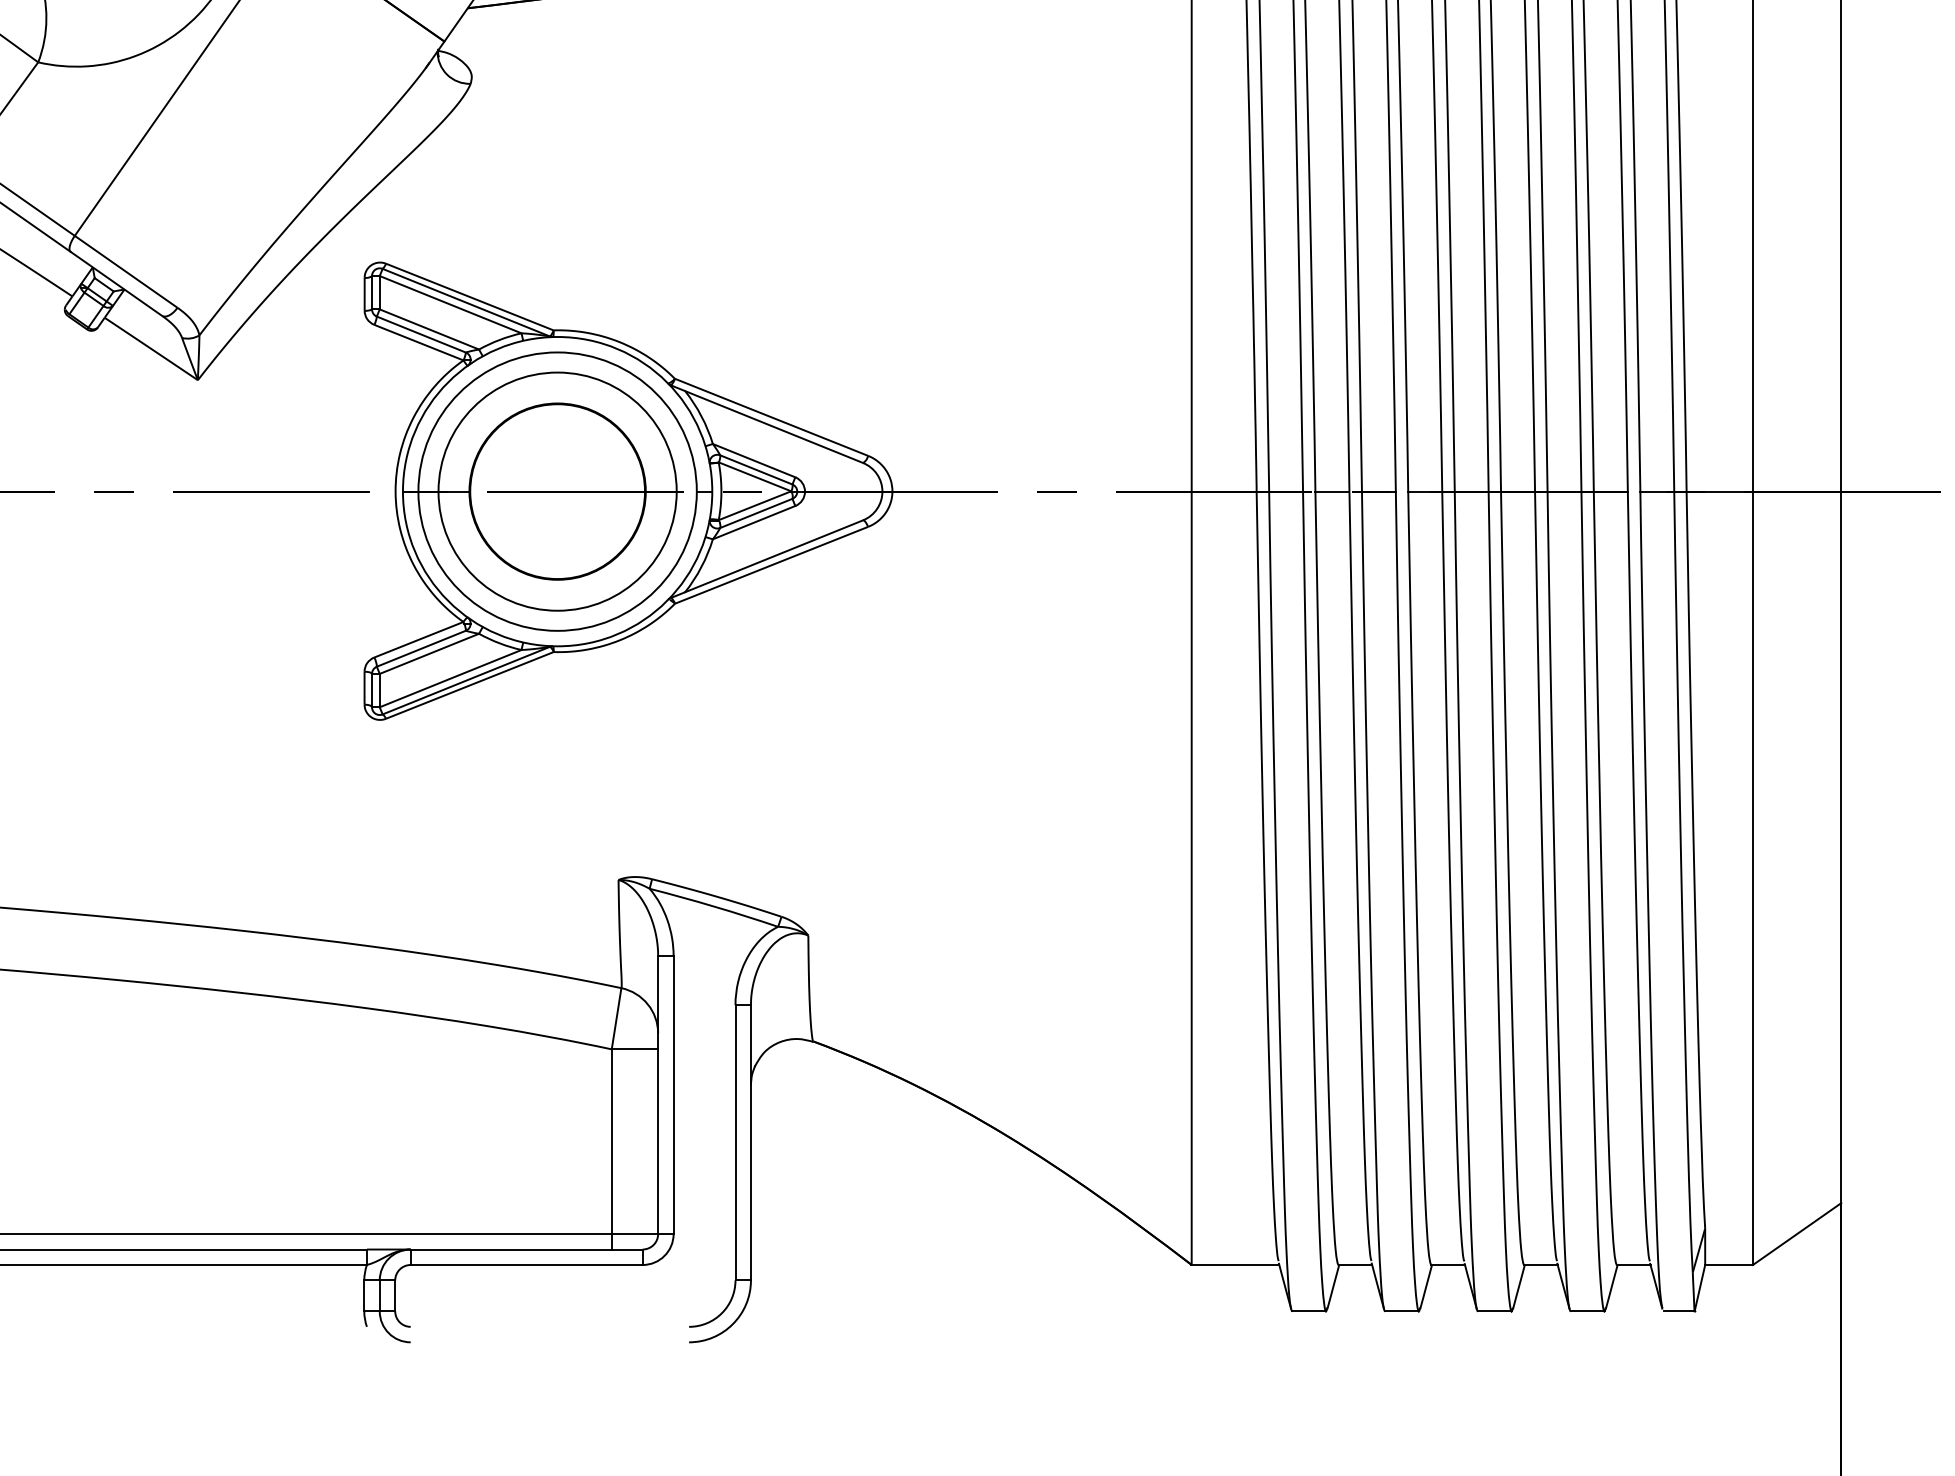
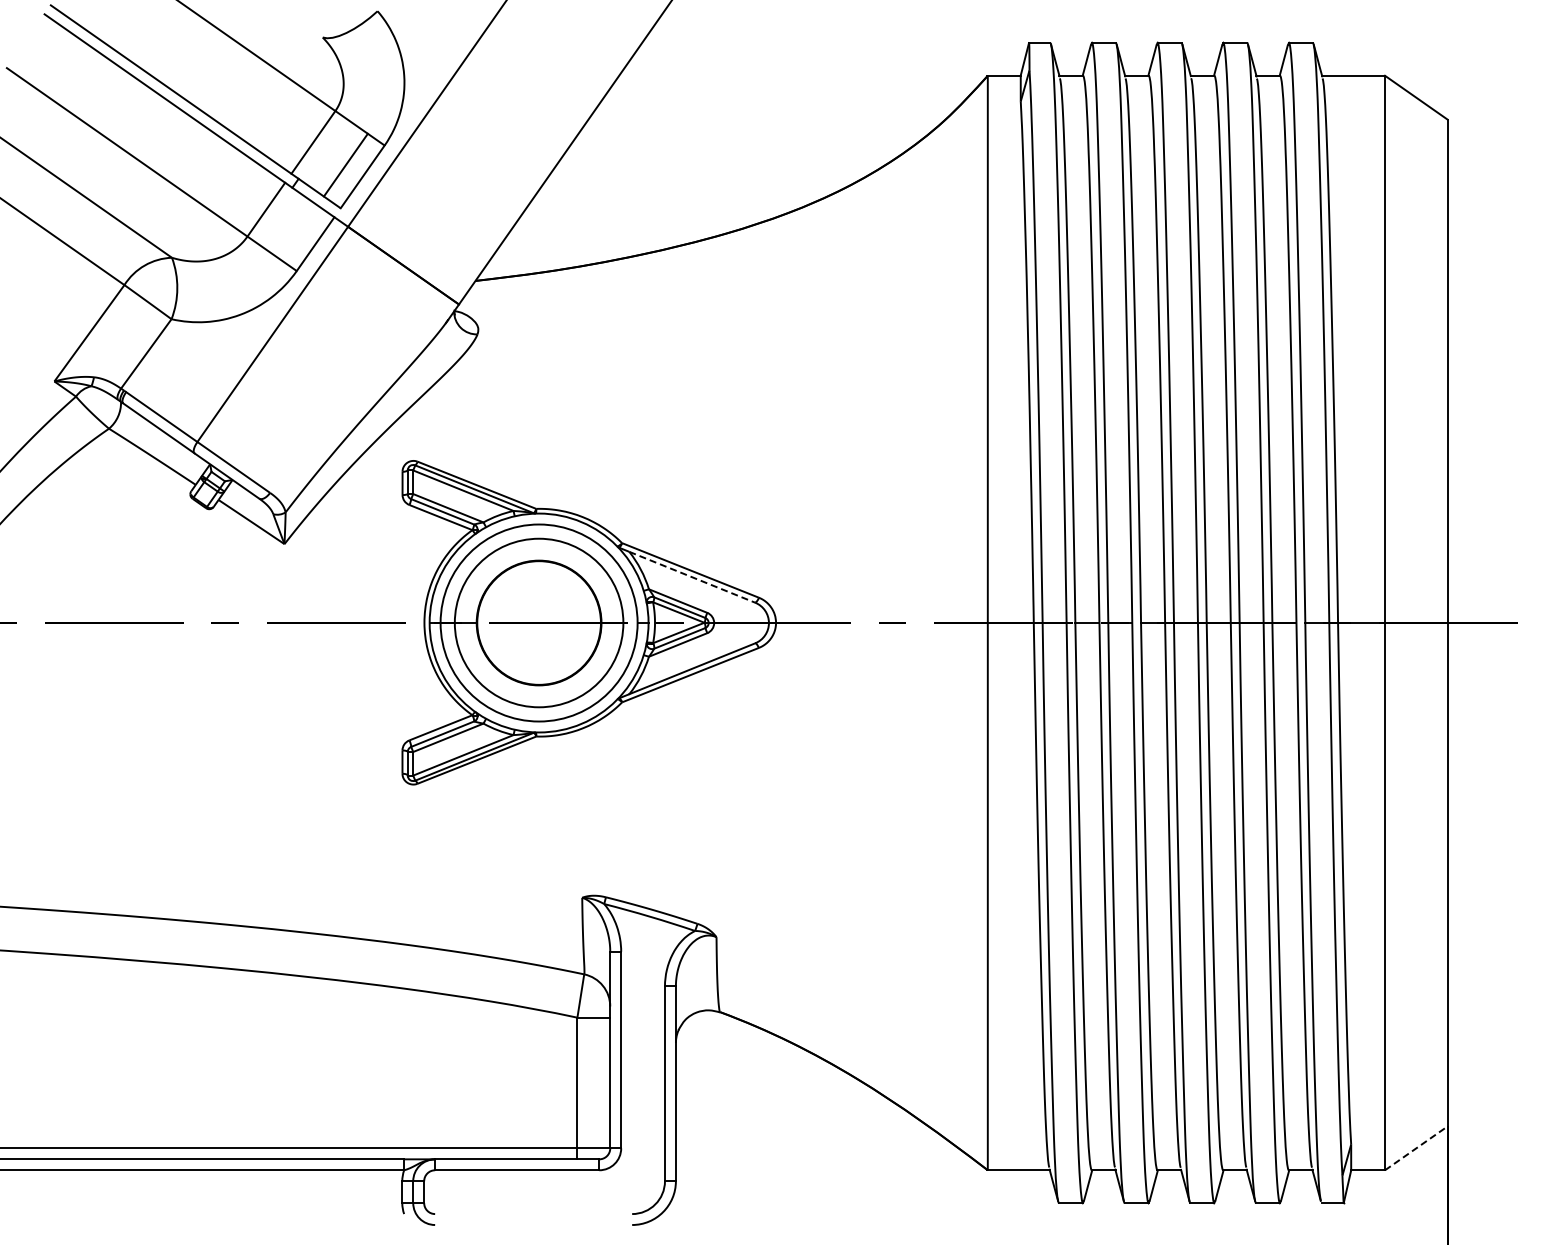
line: (774, 427) -> (692, 577), solid -> dashed
line: (1797, 1234) -> (1416, 1148), solid -> dashed

